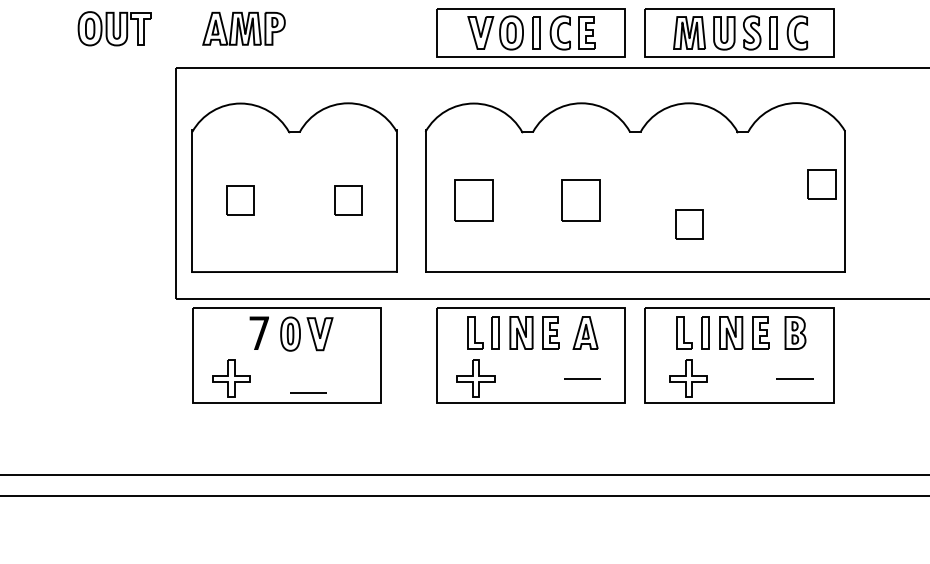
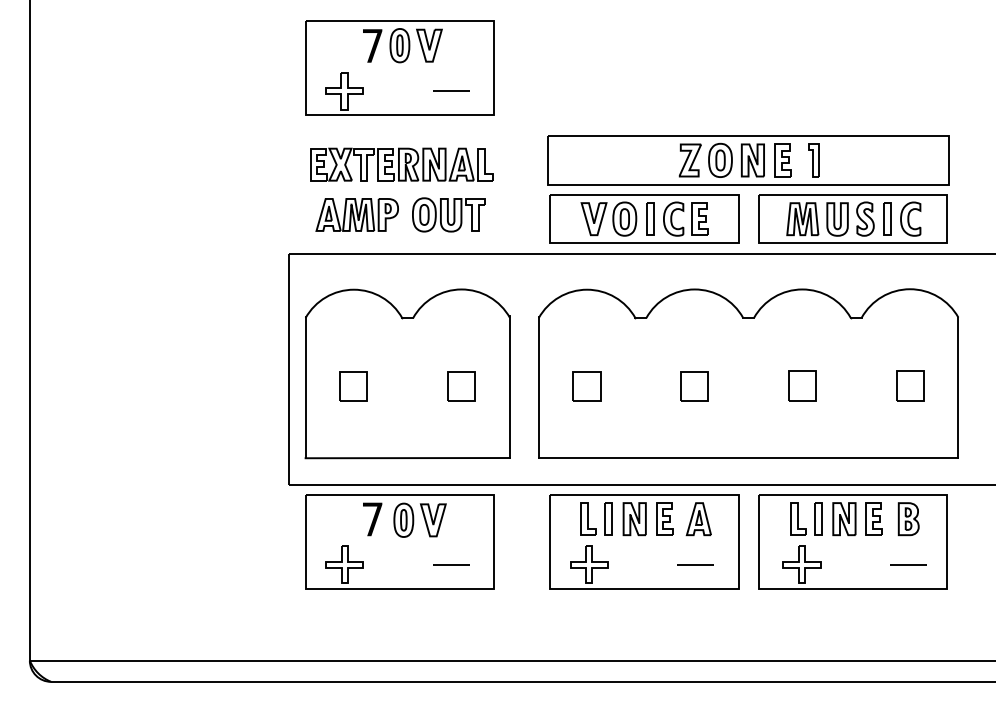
part: (114, 28) -> (448, 214), moved
part: (822, 184) -> (910, 385), moved
part: (473, 200) -> (586, 386), size x0.71
part: (581, 200) -> (694, 386), size x0.71
part: (689, 224) -> (802, 385), moved
line: (309, 392) -> (451, 564), moved

